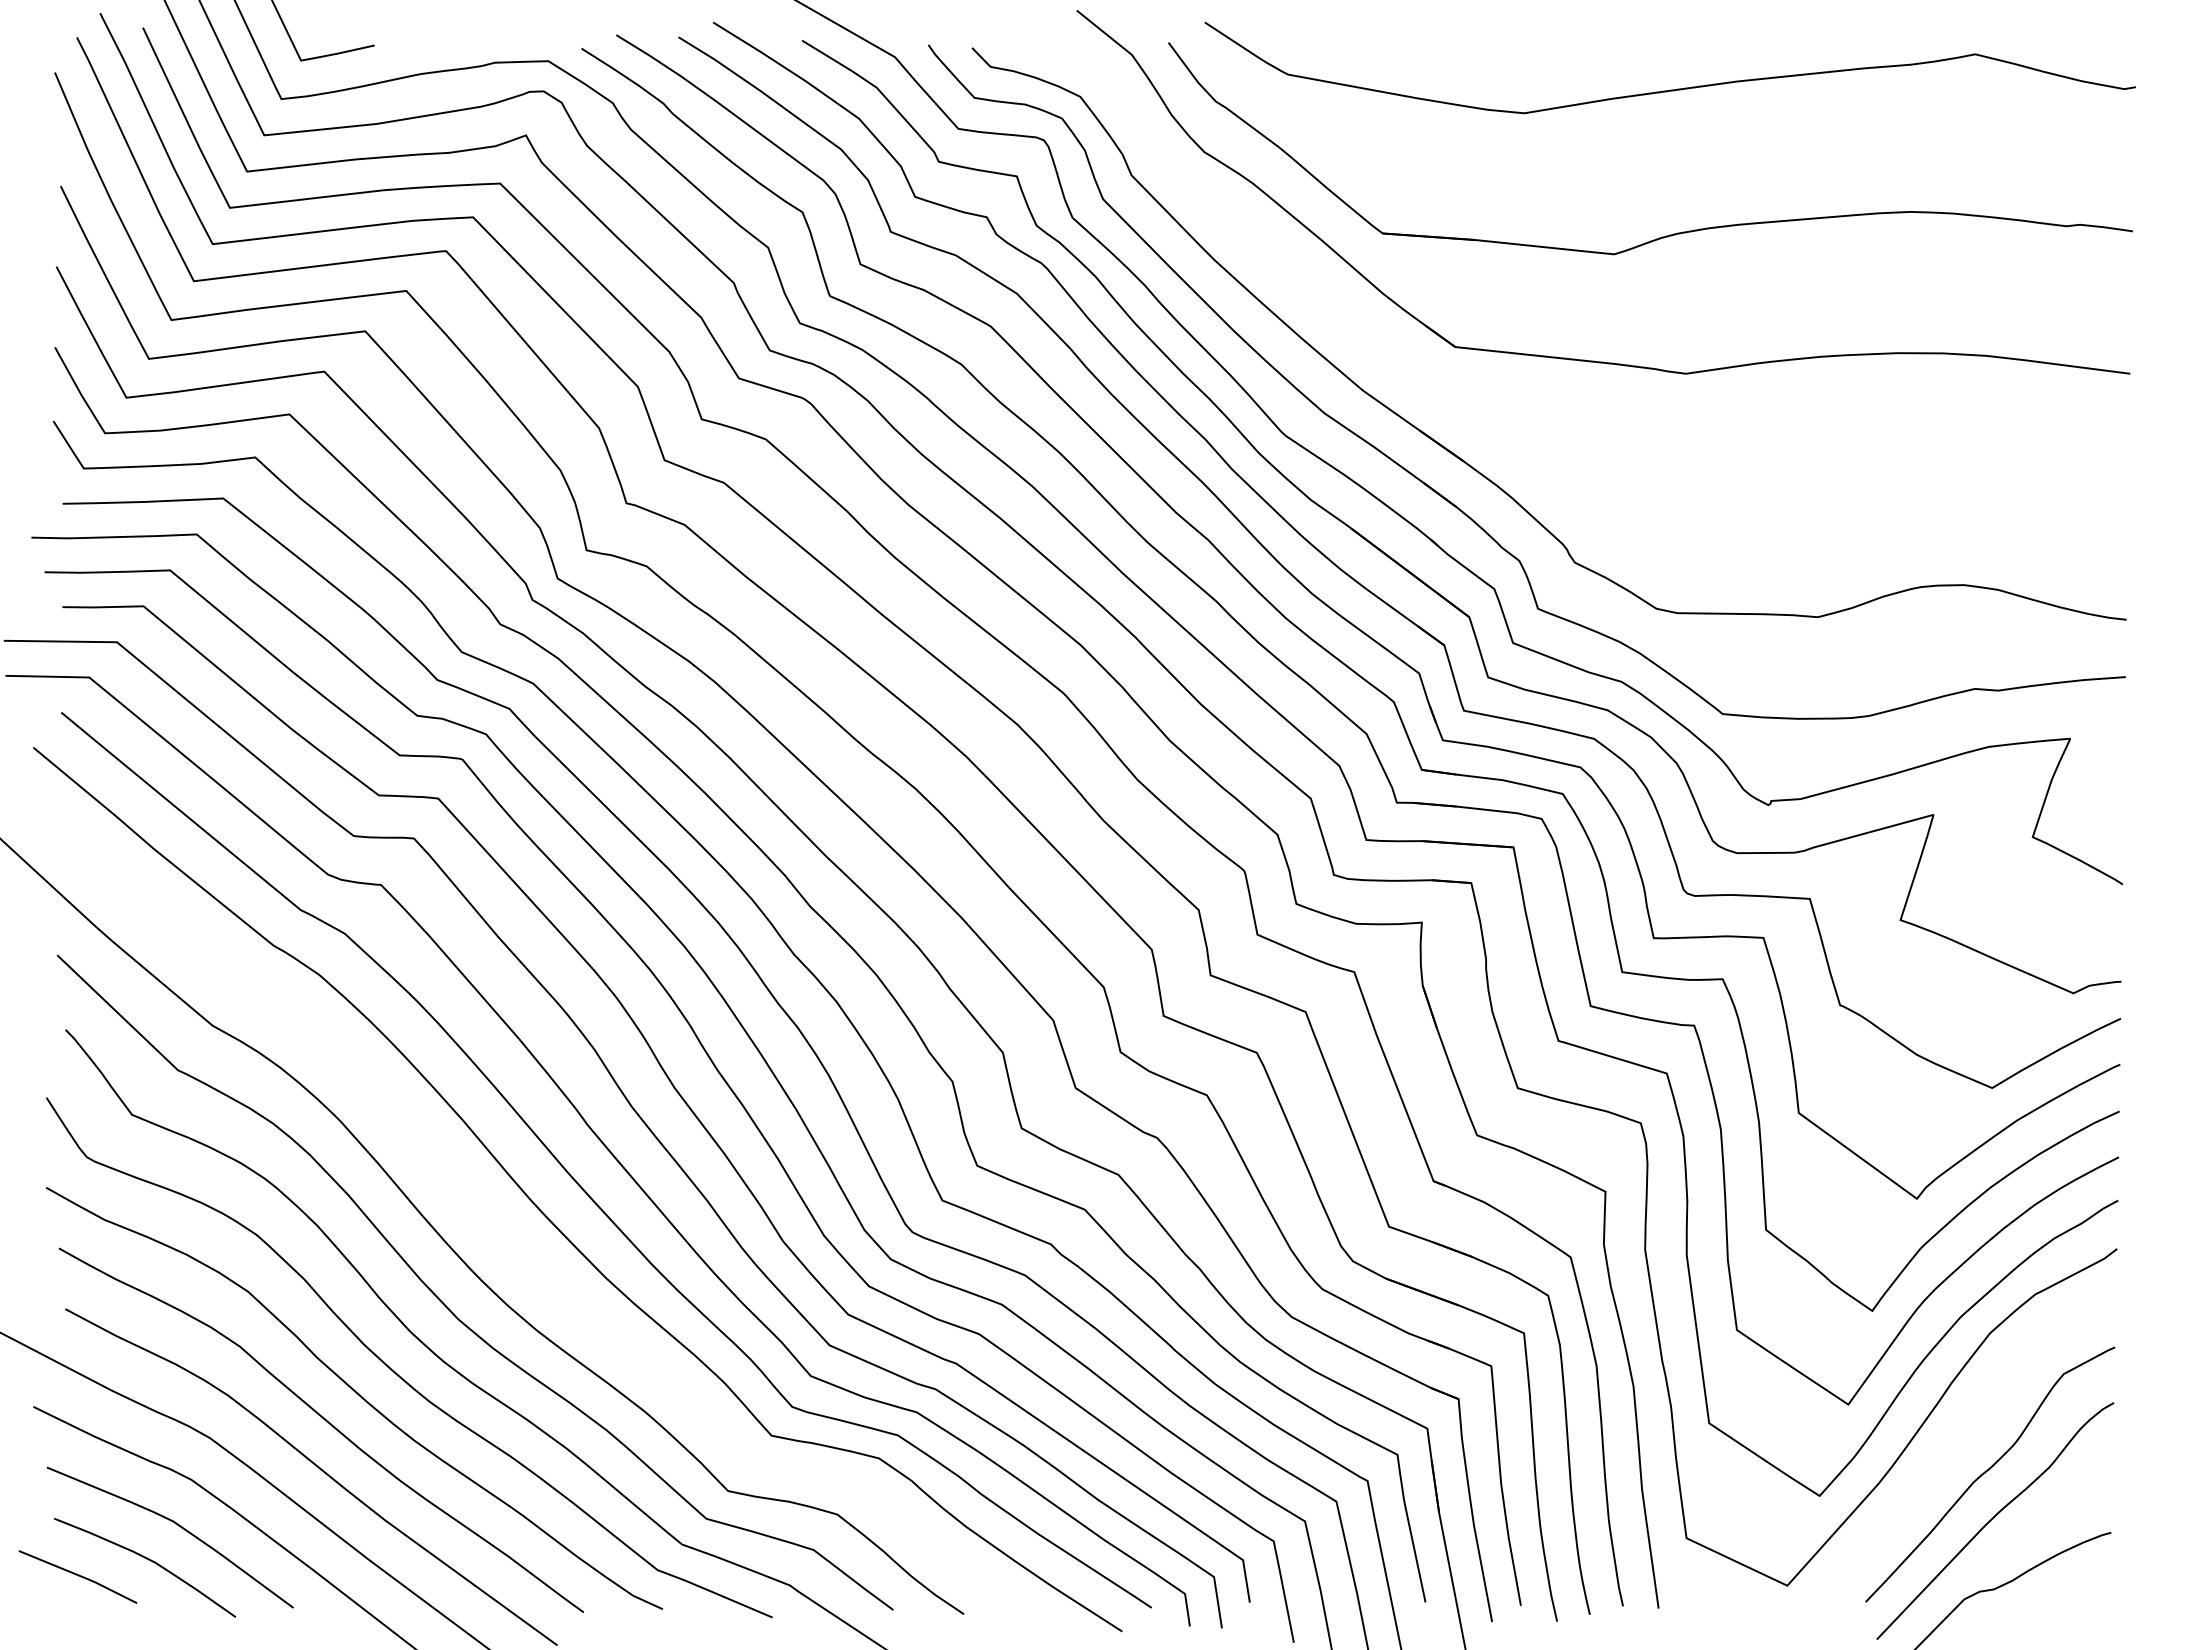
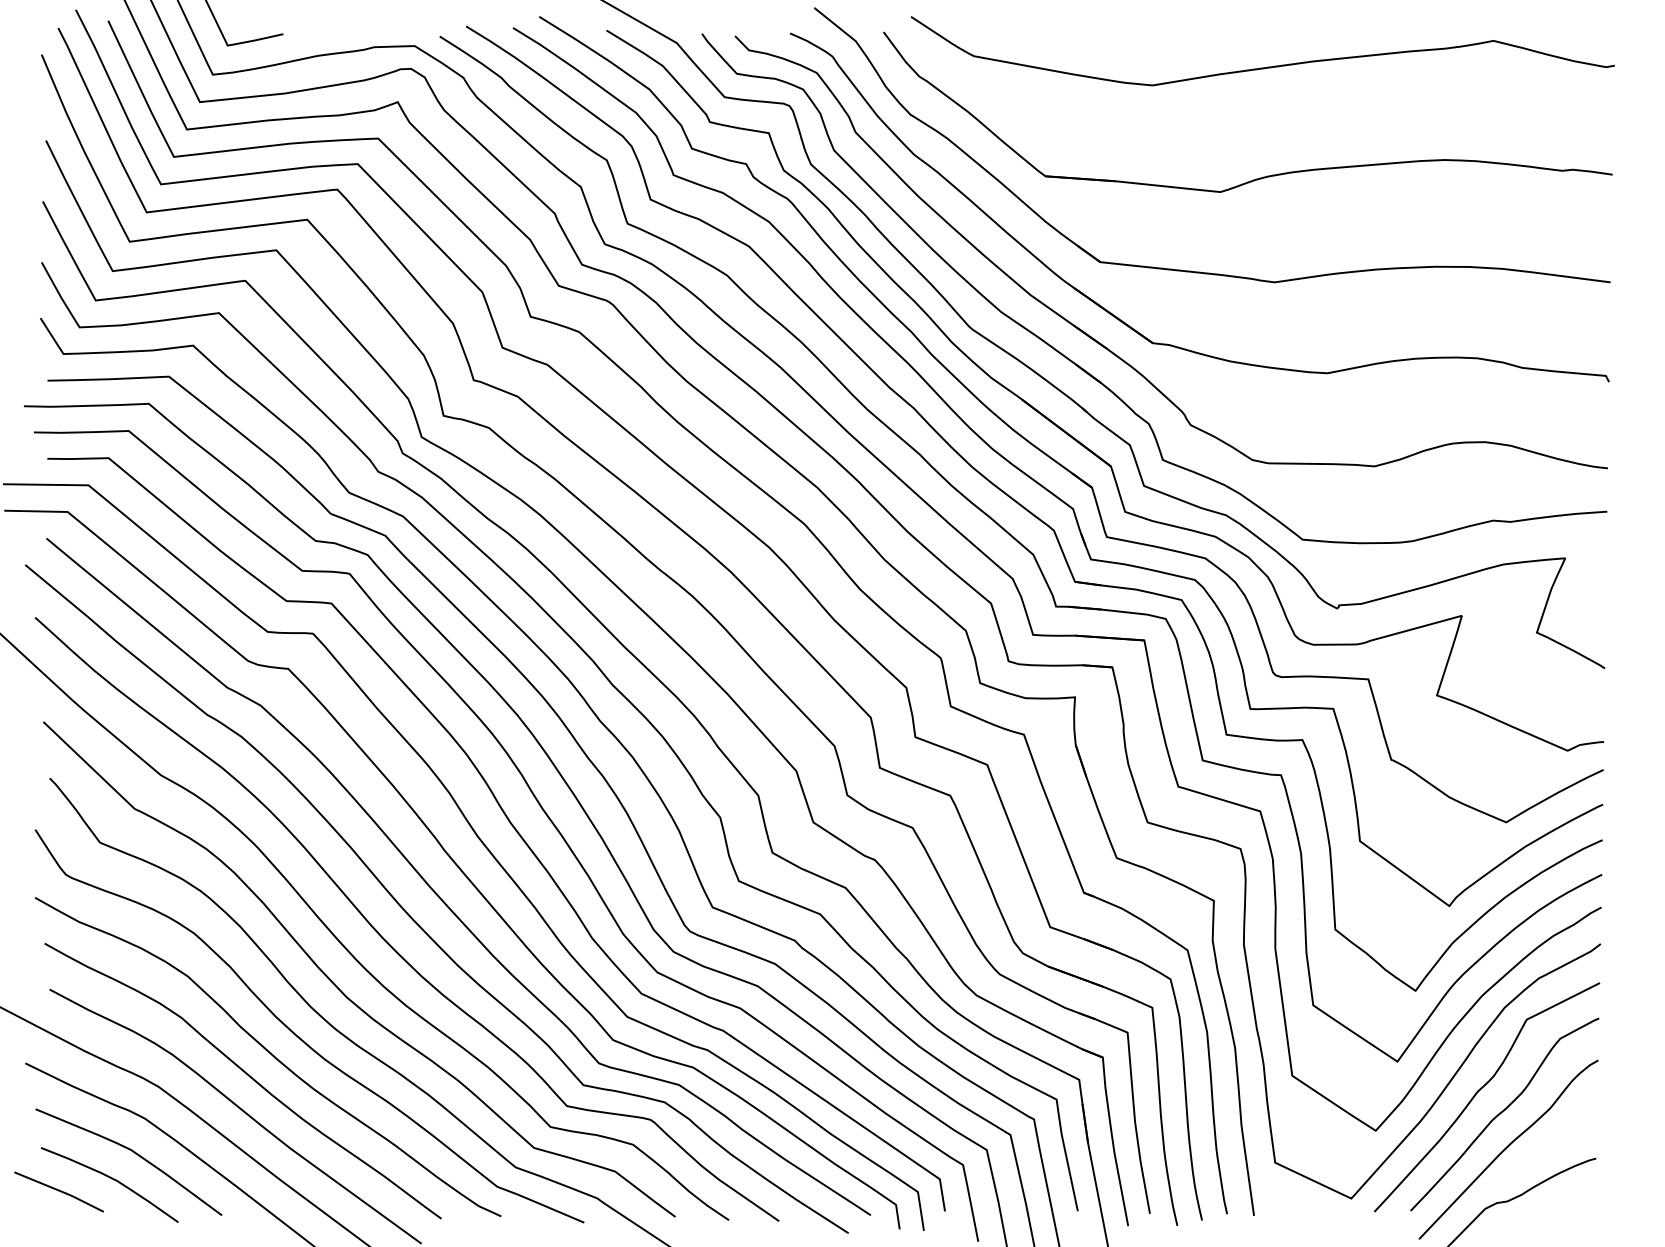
part: (1484, 424) -> (1122, 320), added
curve: (510, 1244) -> (386, 940), added
curve: (1960, 1440) -> (1482, 1088), added

